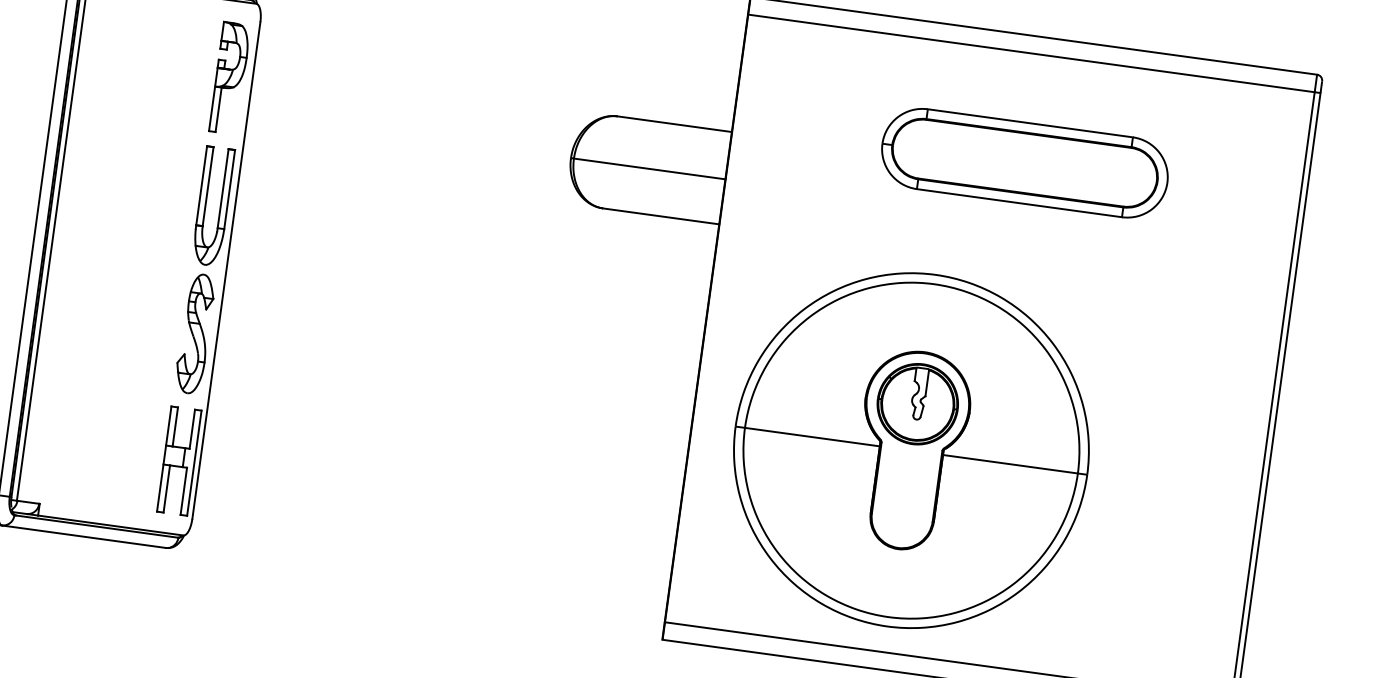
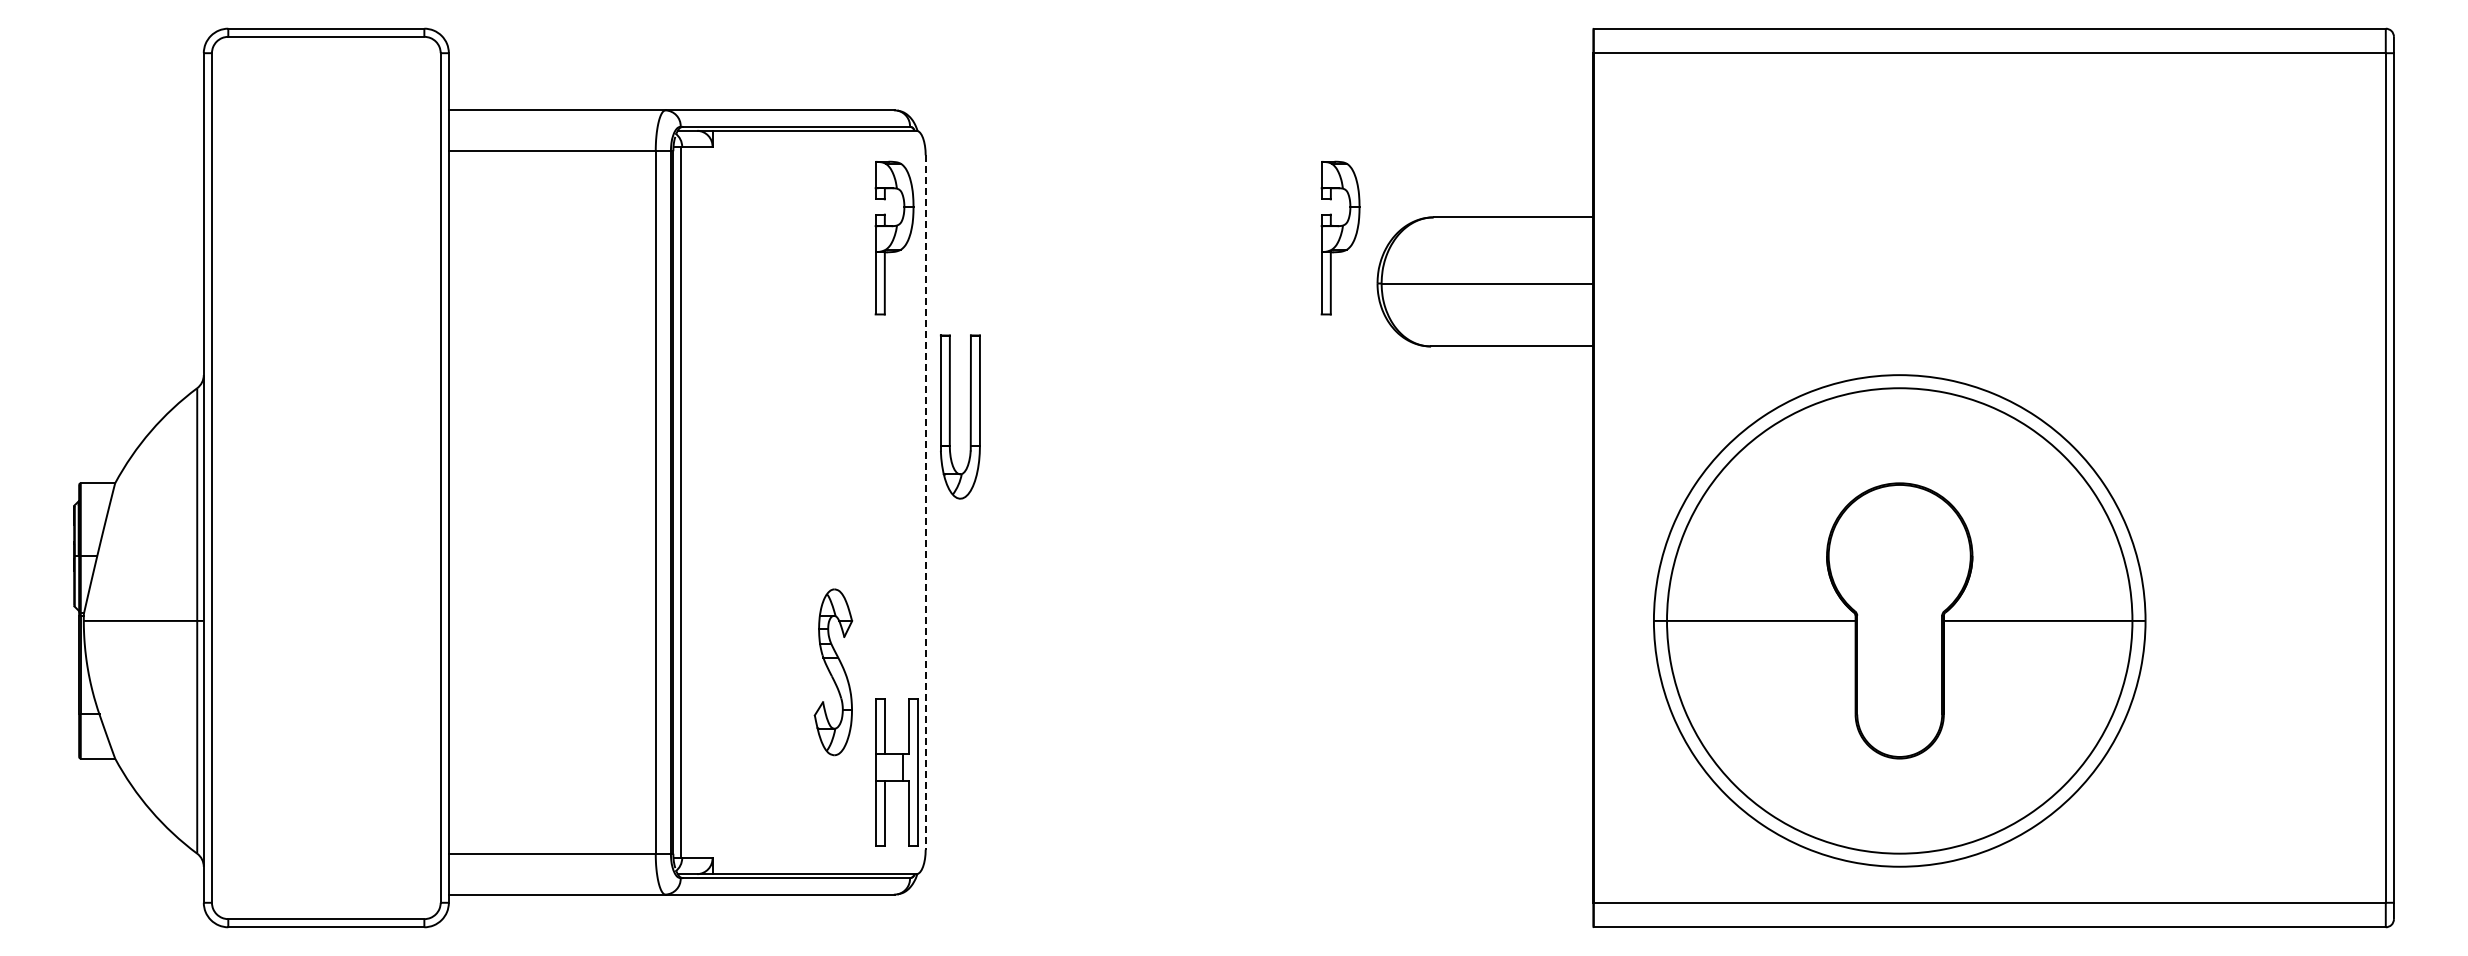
part: (549, 121) -> (1340, 237), added
part: (1025, 162) -> (2001, 204), removed
part: (219, 206) -> (969, 416), moved
line: (226, 271) -> (925, 503), solid -> dashed
part: (194, 333) -> (833, 672), moved
part: (917, 403) -> (1899, 555), removed

